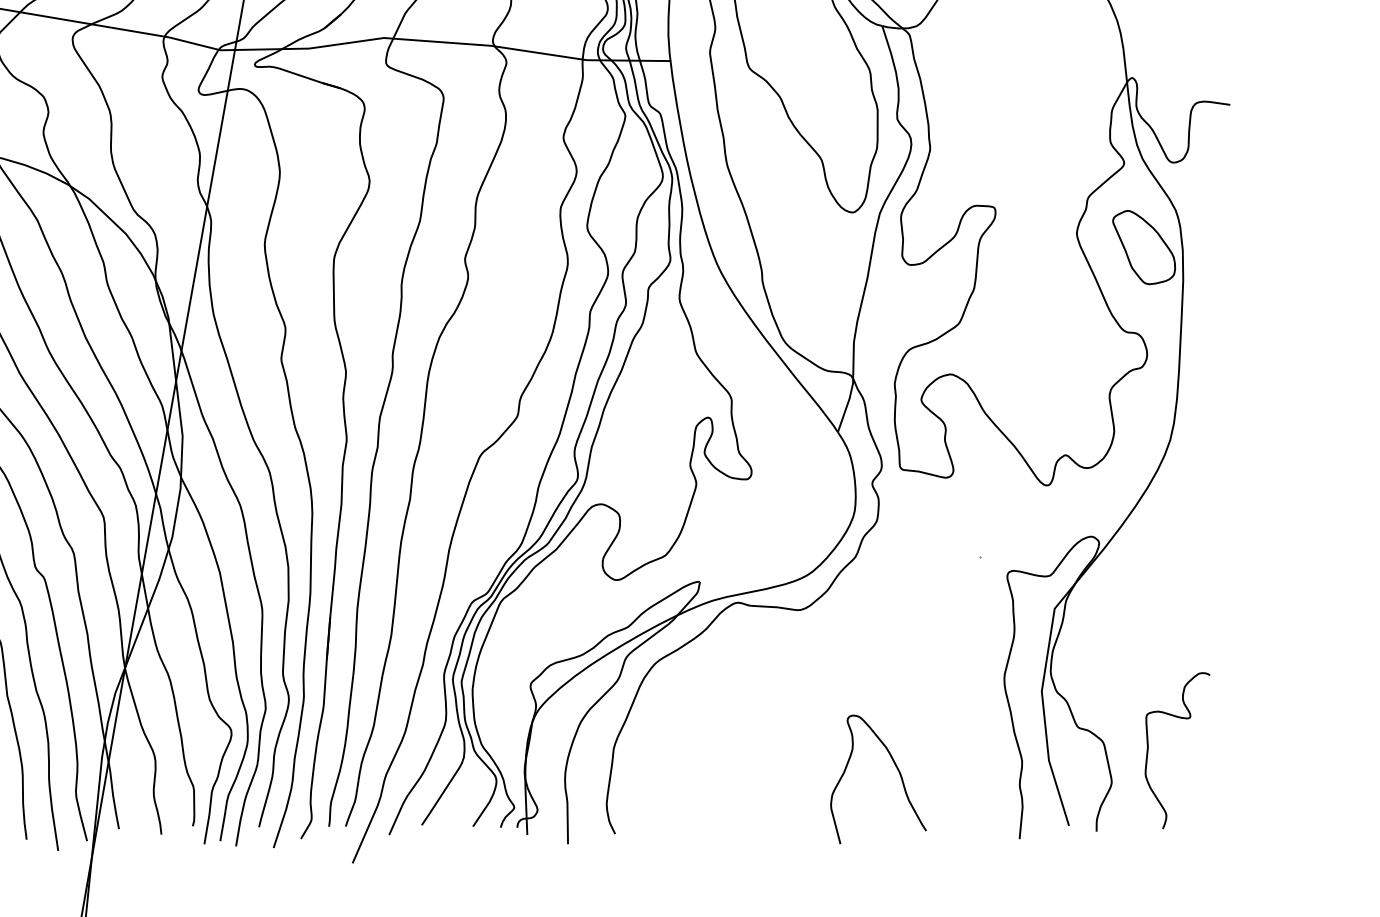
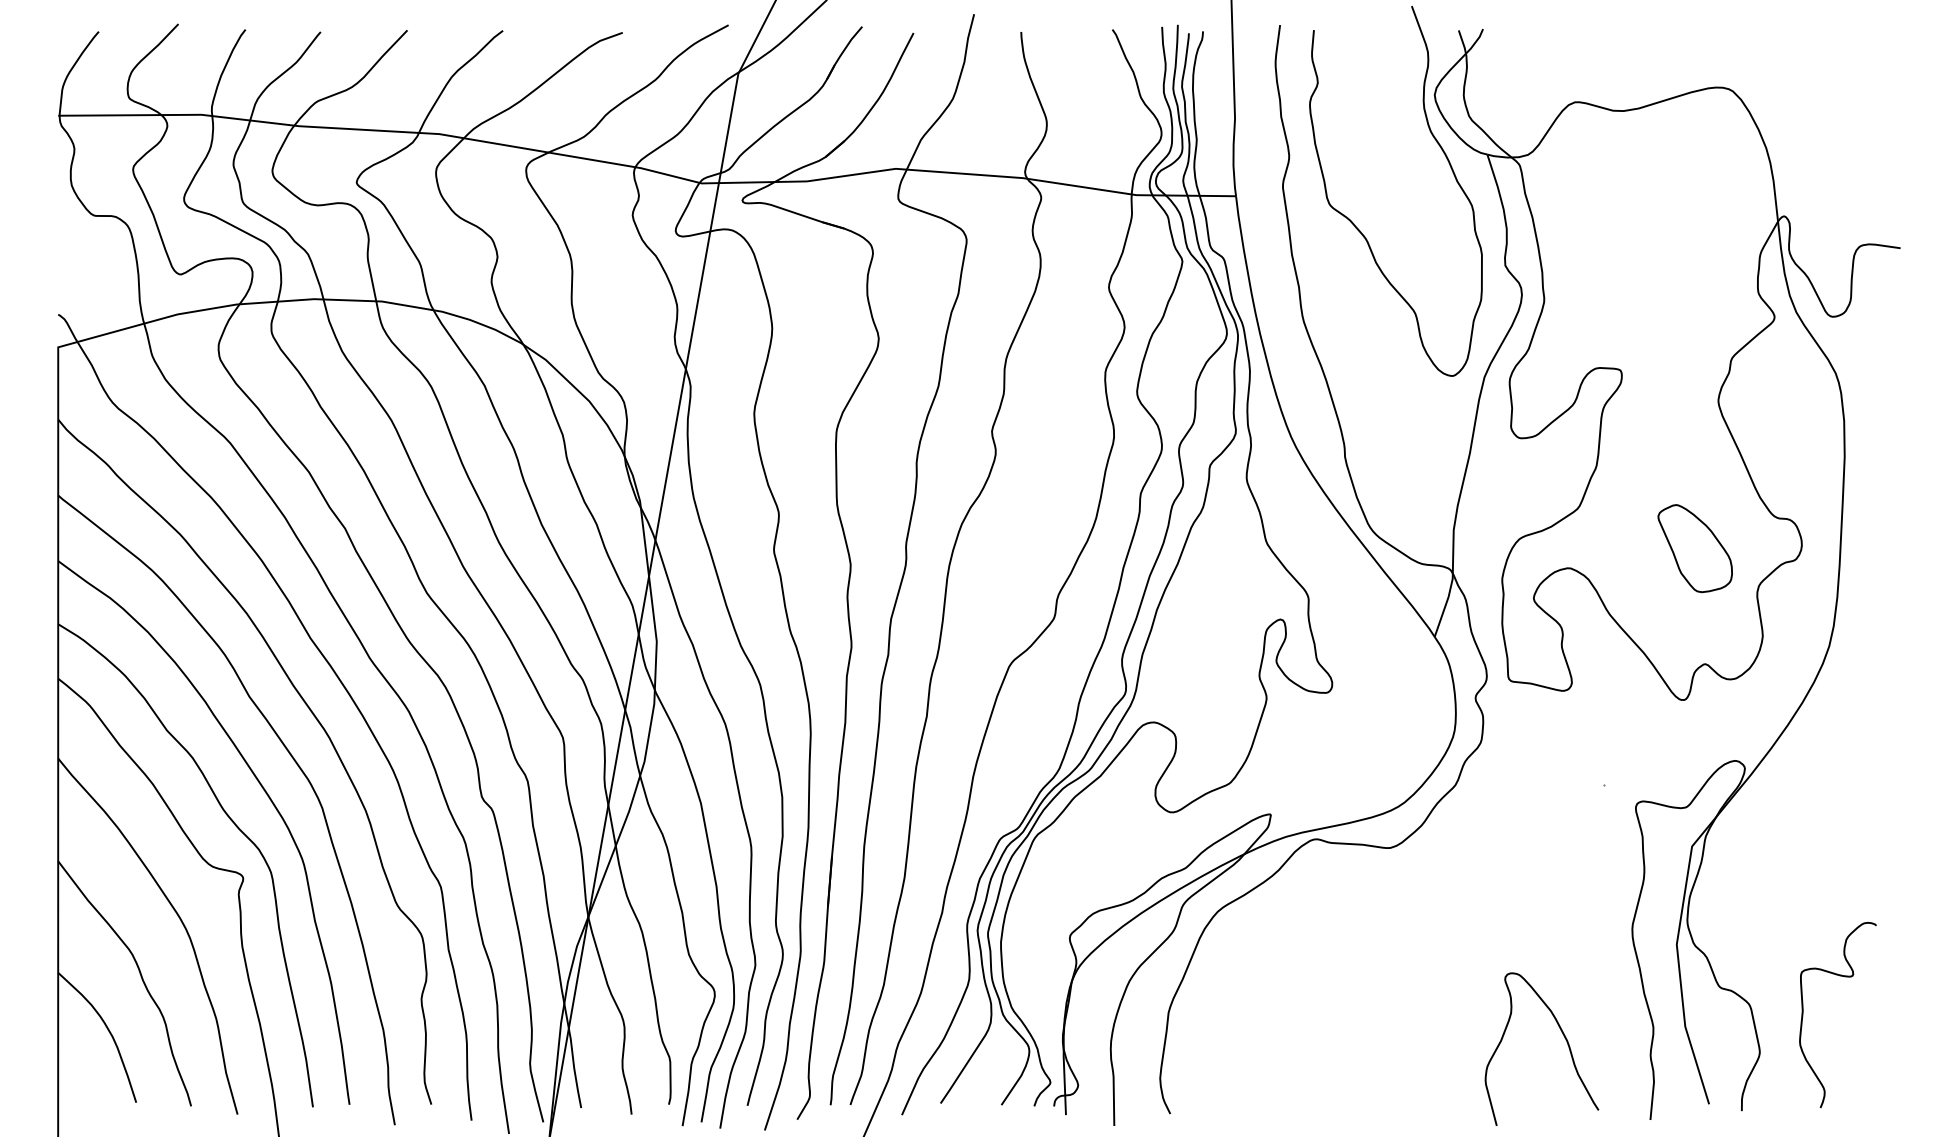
part: (1143, 247) -> (1694, 548), moved
curve: (896, 768) -> (1563, 1036), moved

